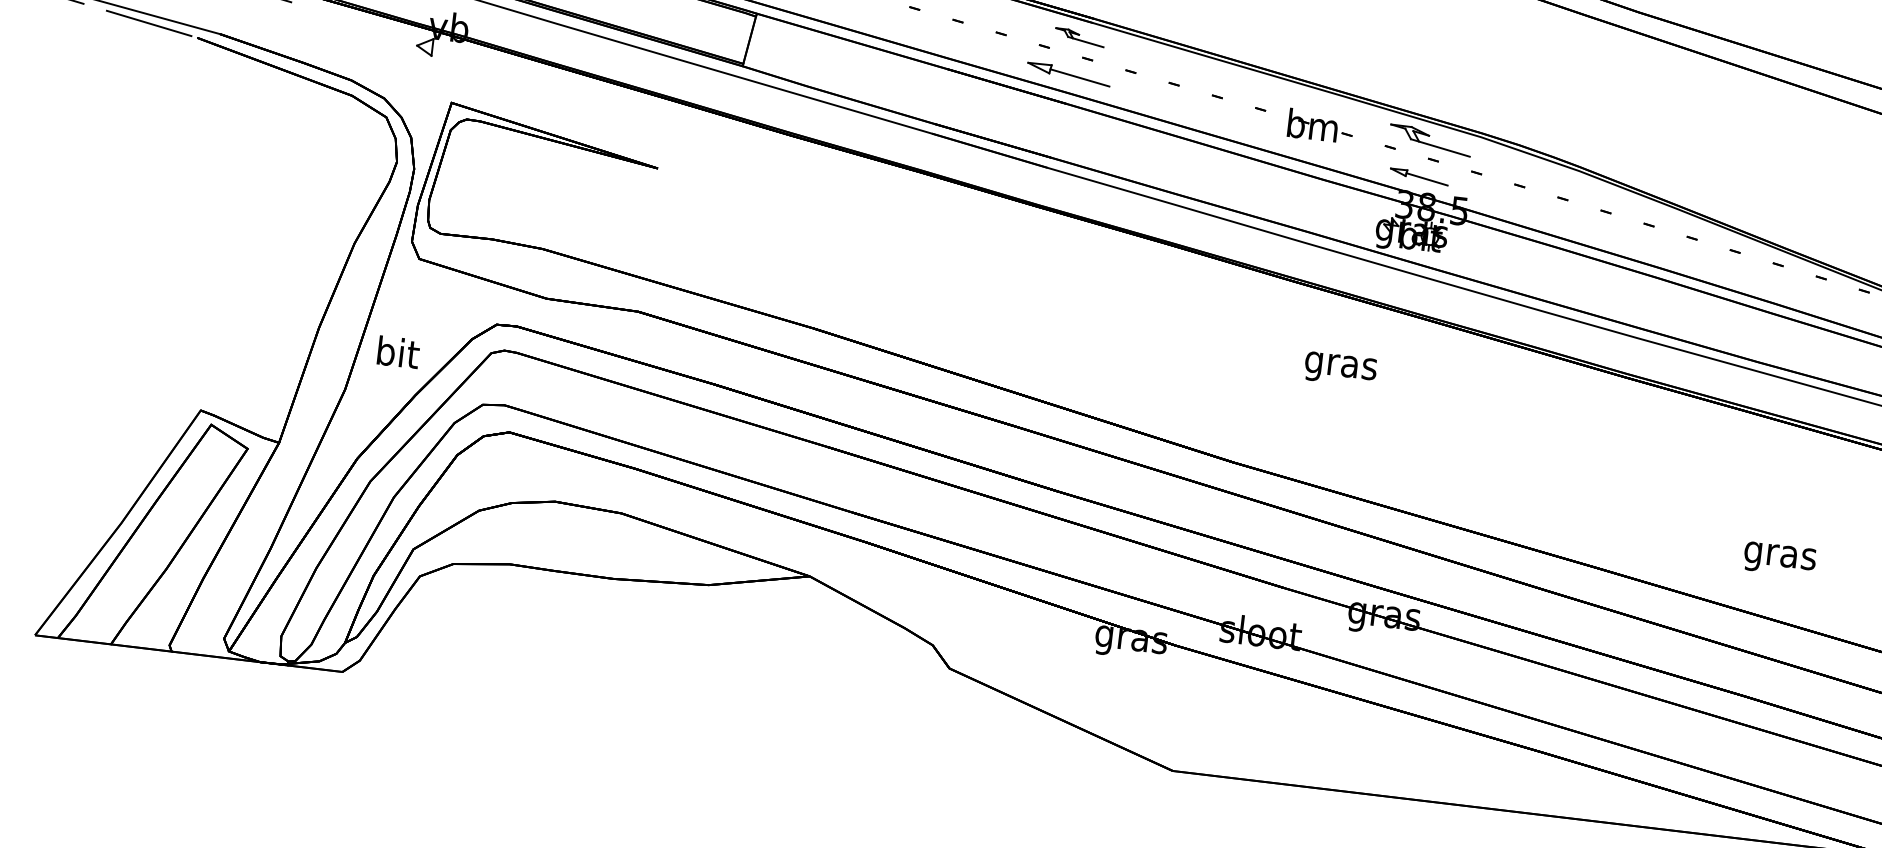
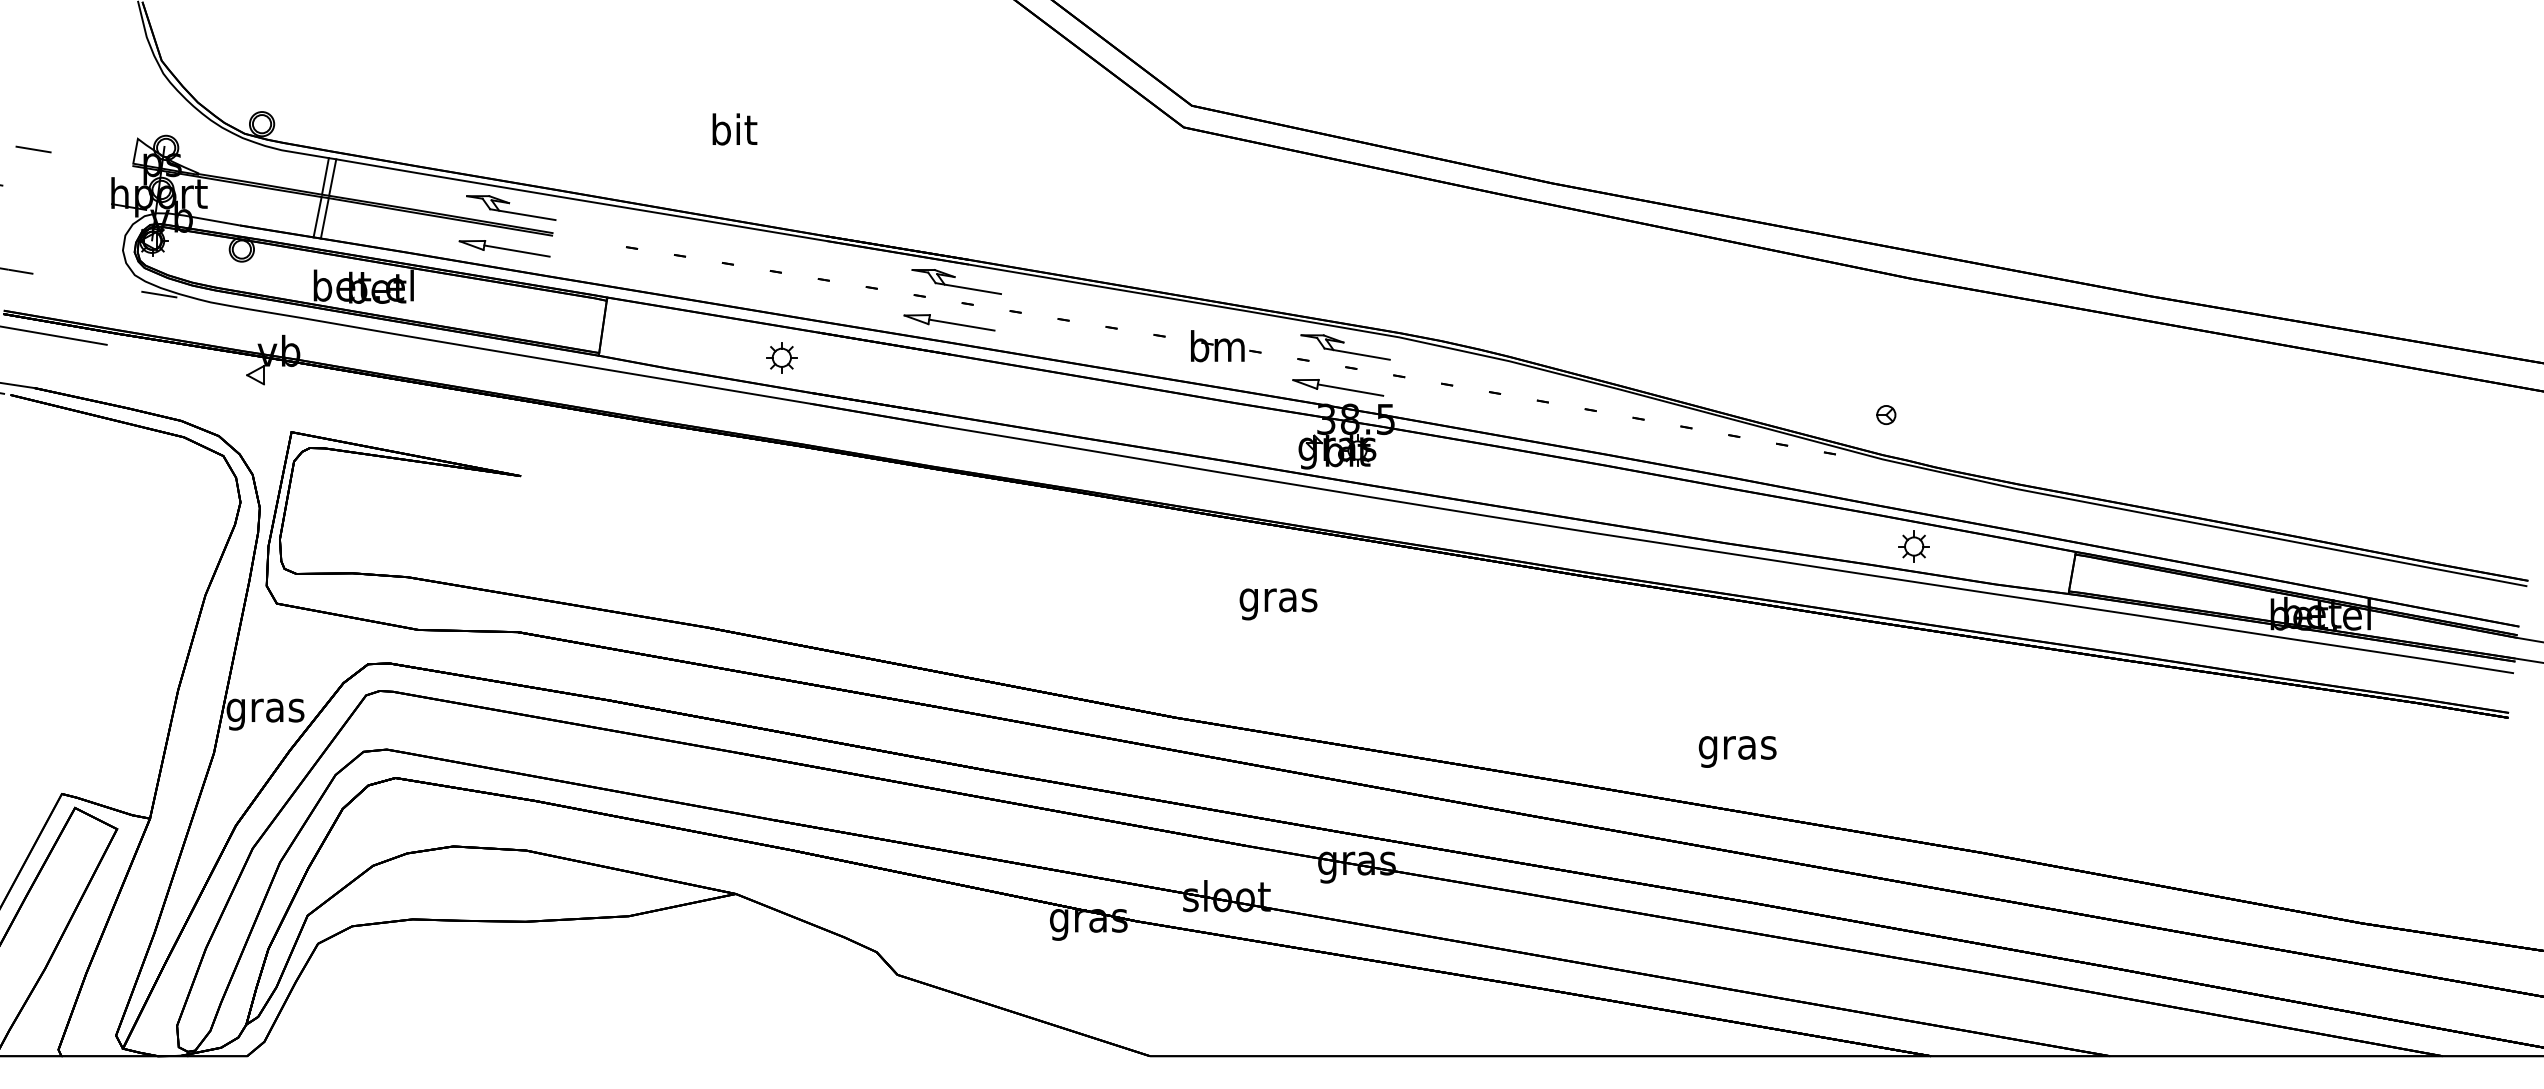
part: (1079, 37) -> (956, 281), size x1.67
part: (910, 87) -> (781, 357), added
part: (1419, 176) -> (1338, 387), size x1.43
text: (397, 356) -> (265, 710), bit -> gras
text: (1779, 559) -> (1737, 751), moved

